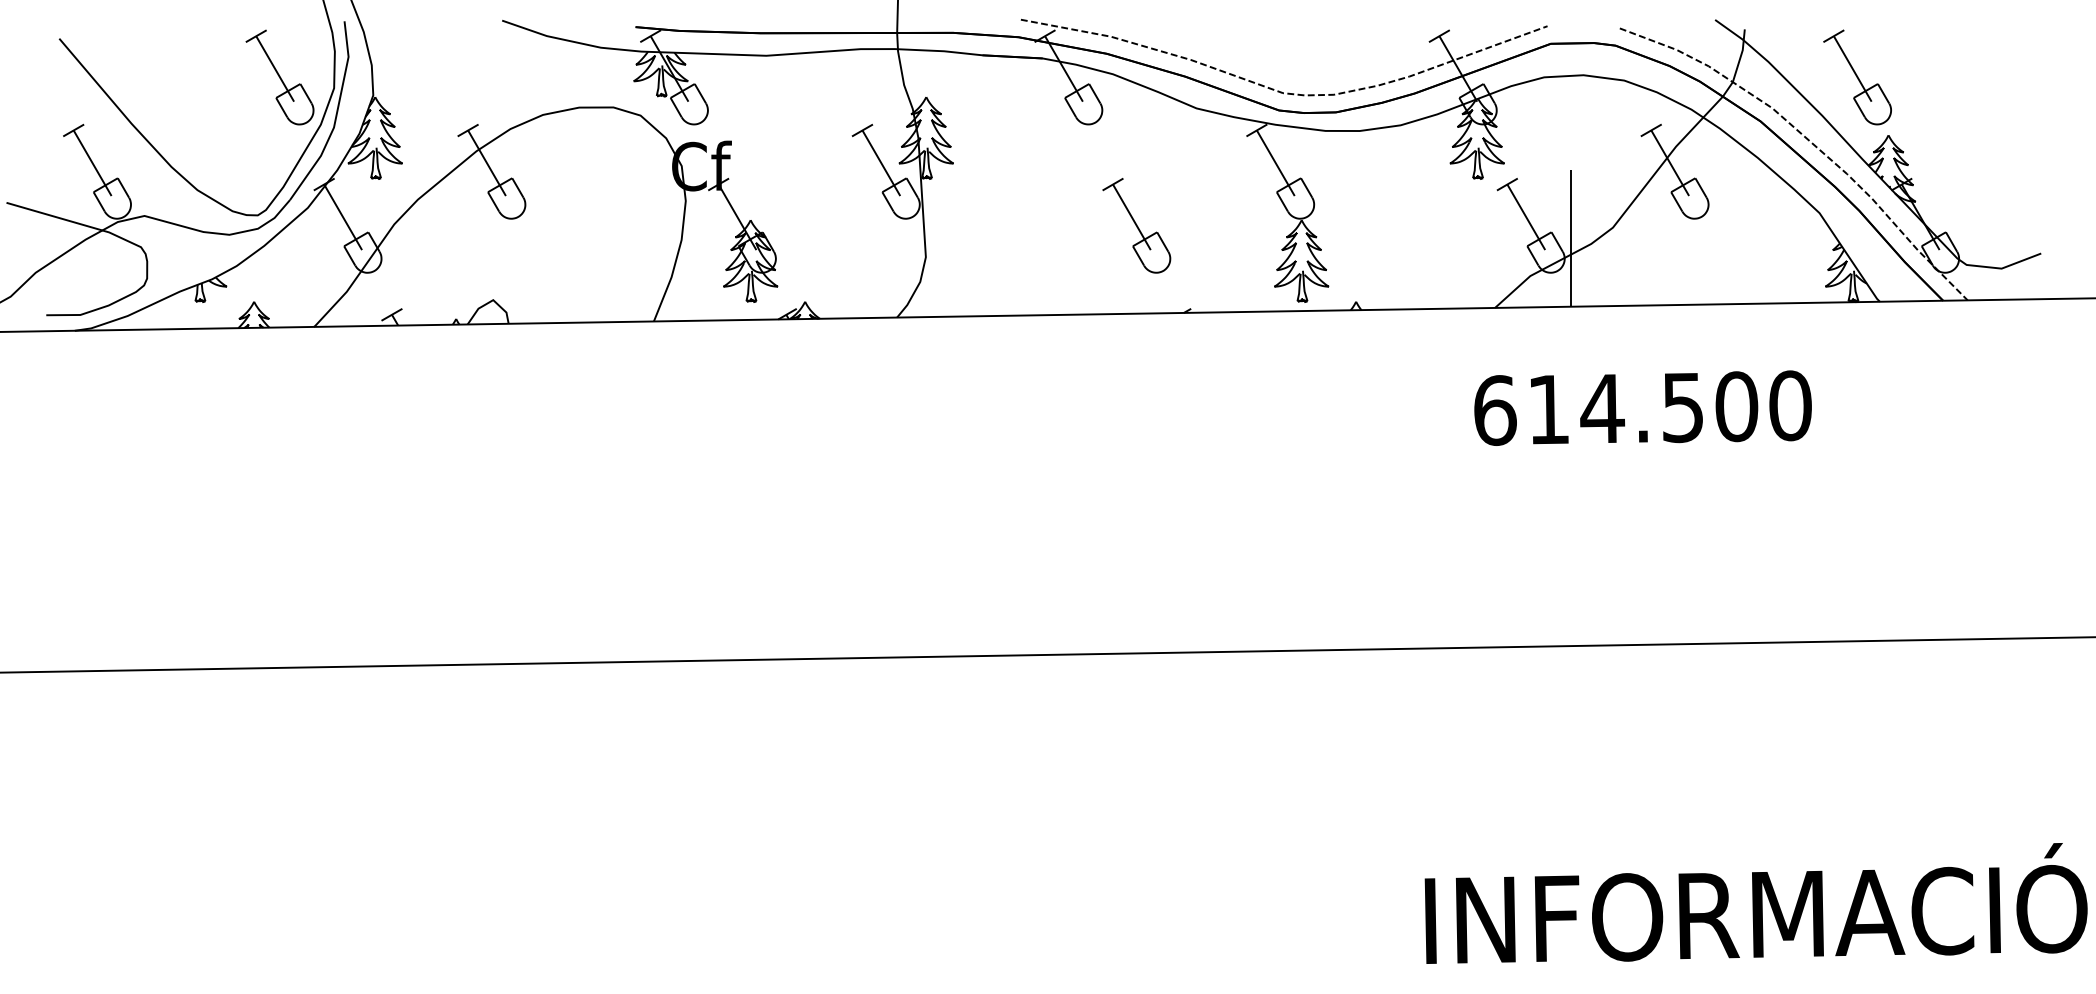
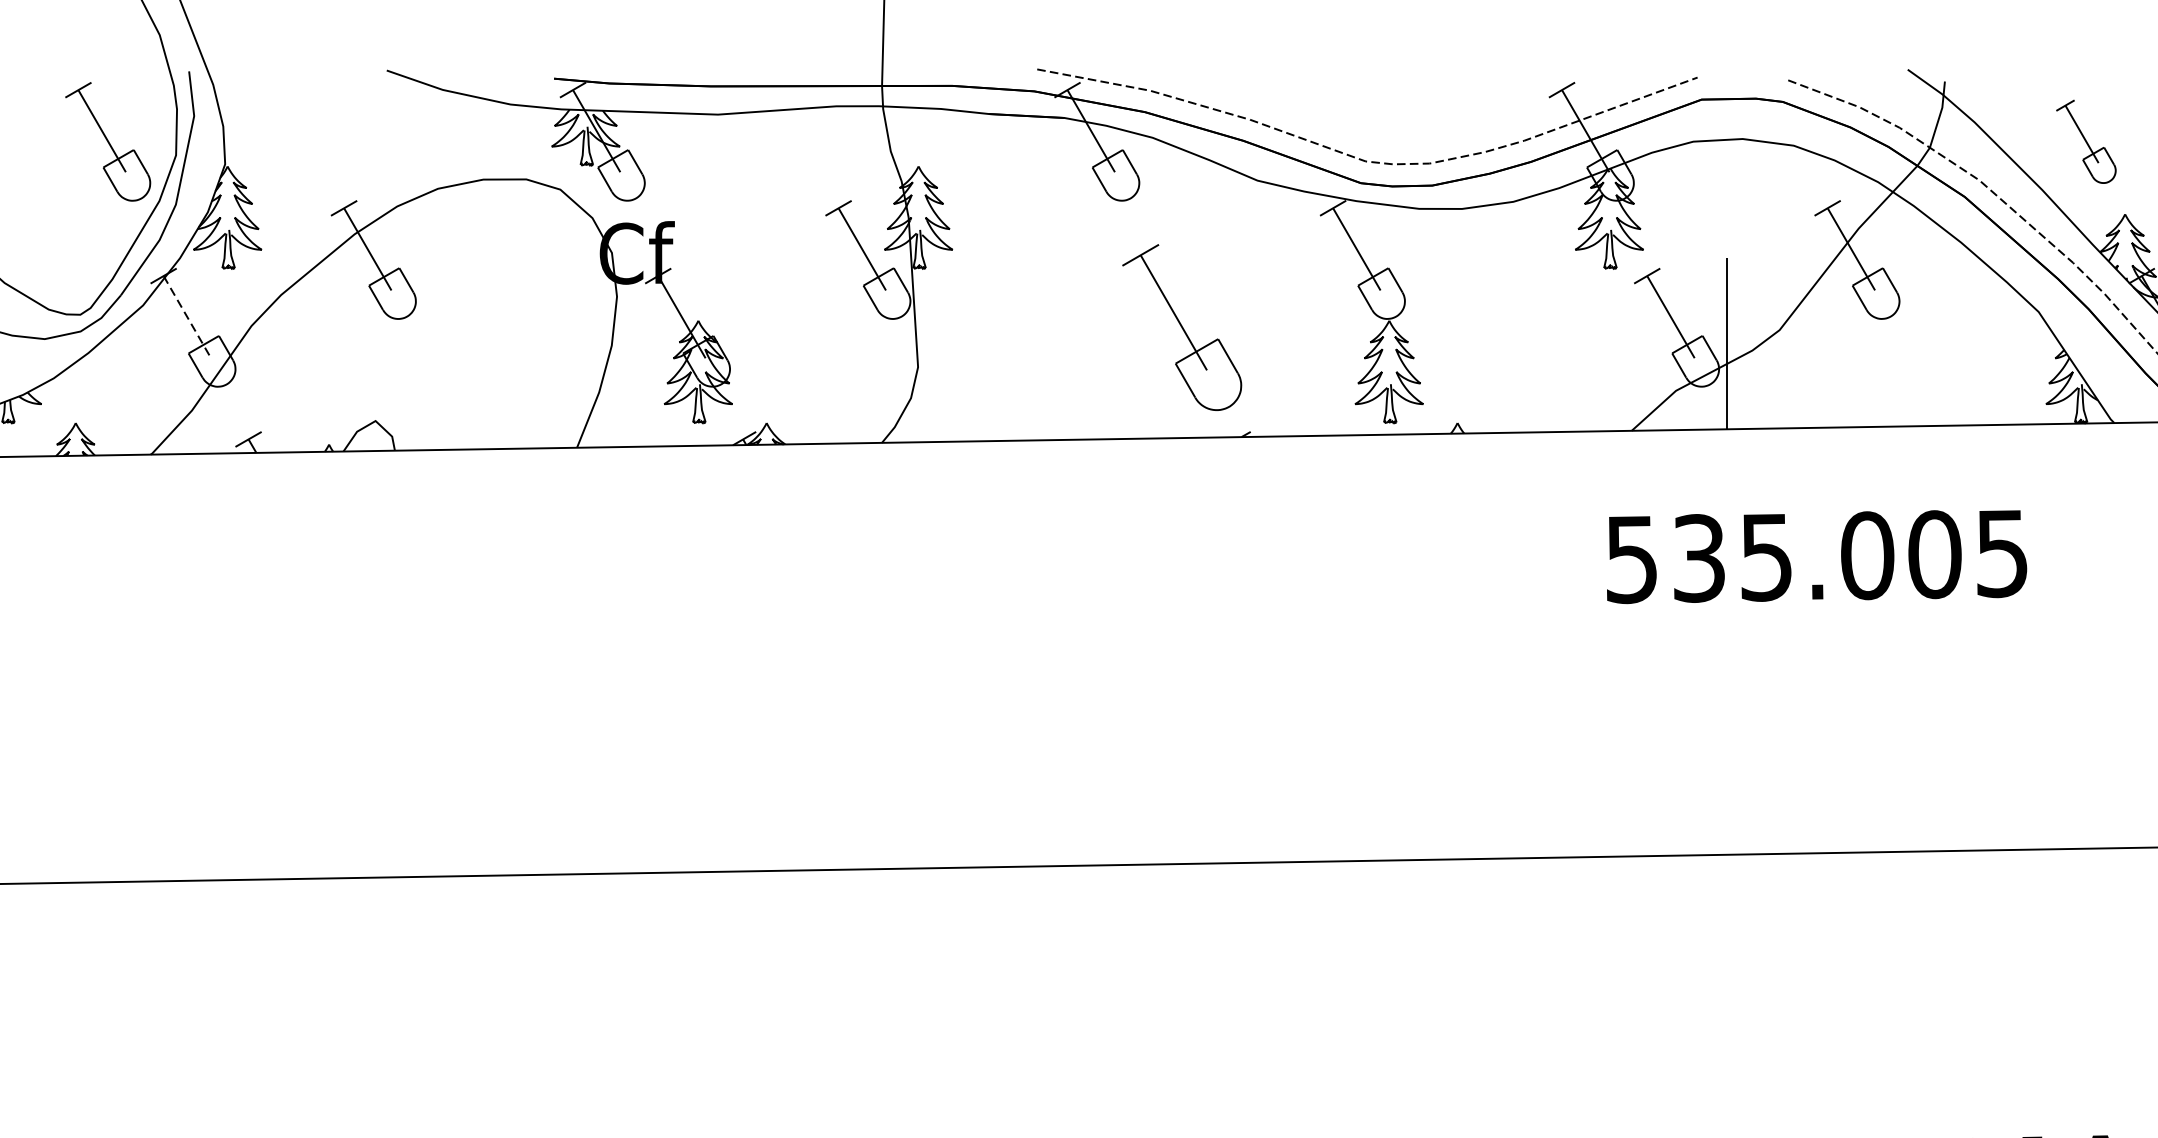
part: (1857, 77) -> (2086, 141), size x0.7
line: (343, 217) -> (187, 317), solid -> dashed
part: (1136, 225) -> (1182, 327), size x1.4
text: (1642, 408) -> (1816, 556), 614.500 -> 535.005

